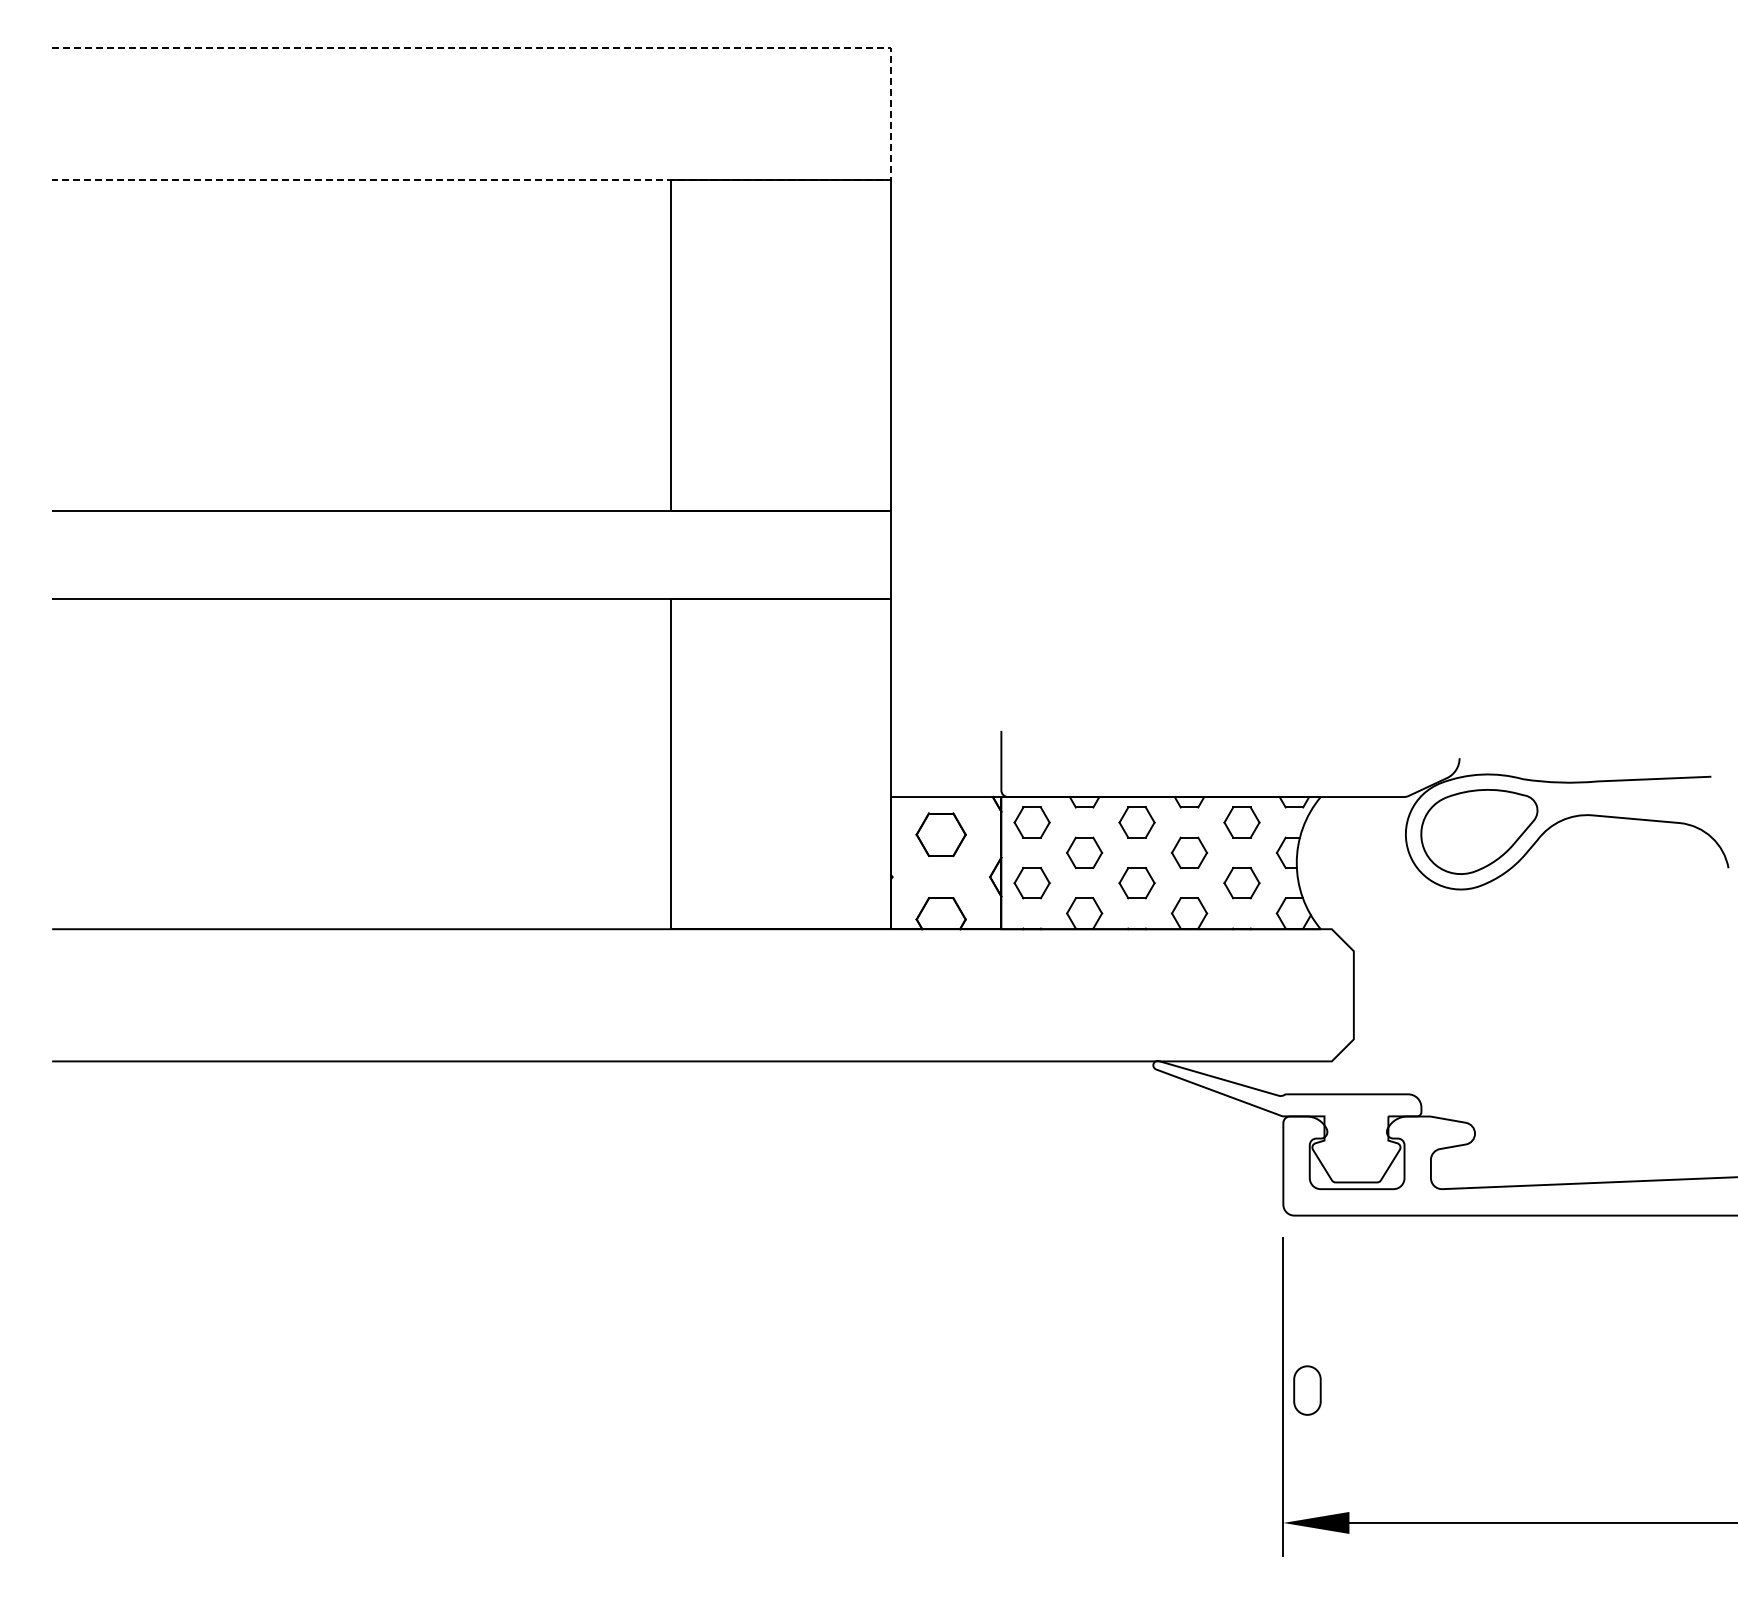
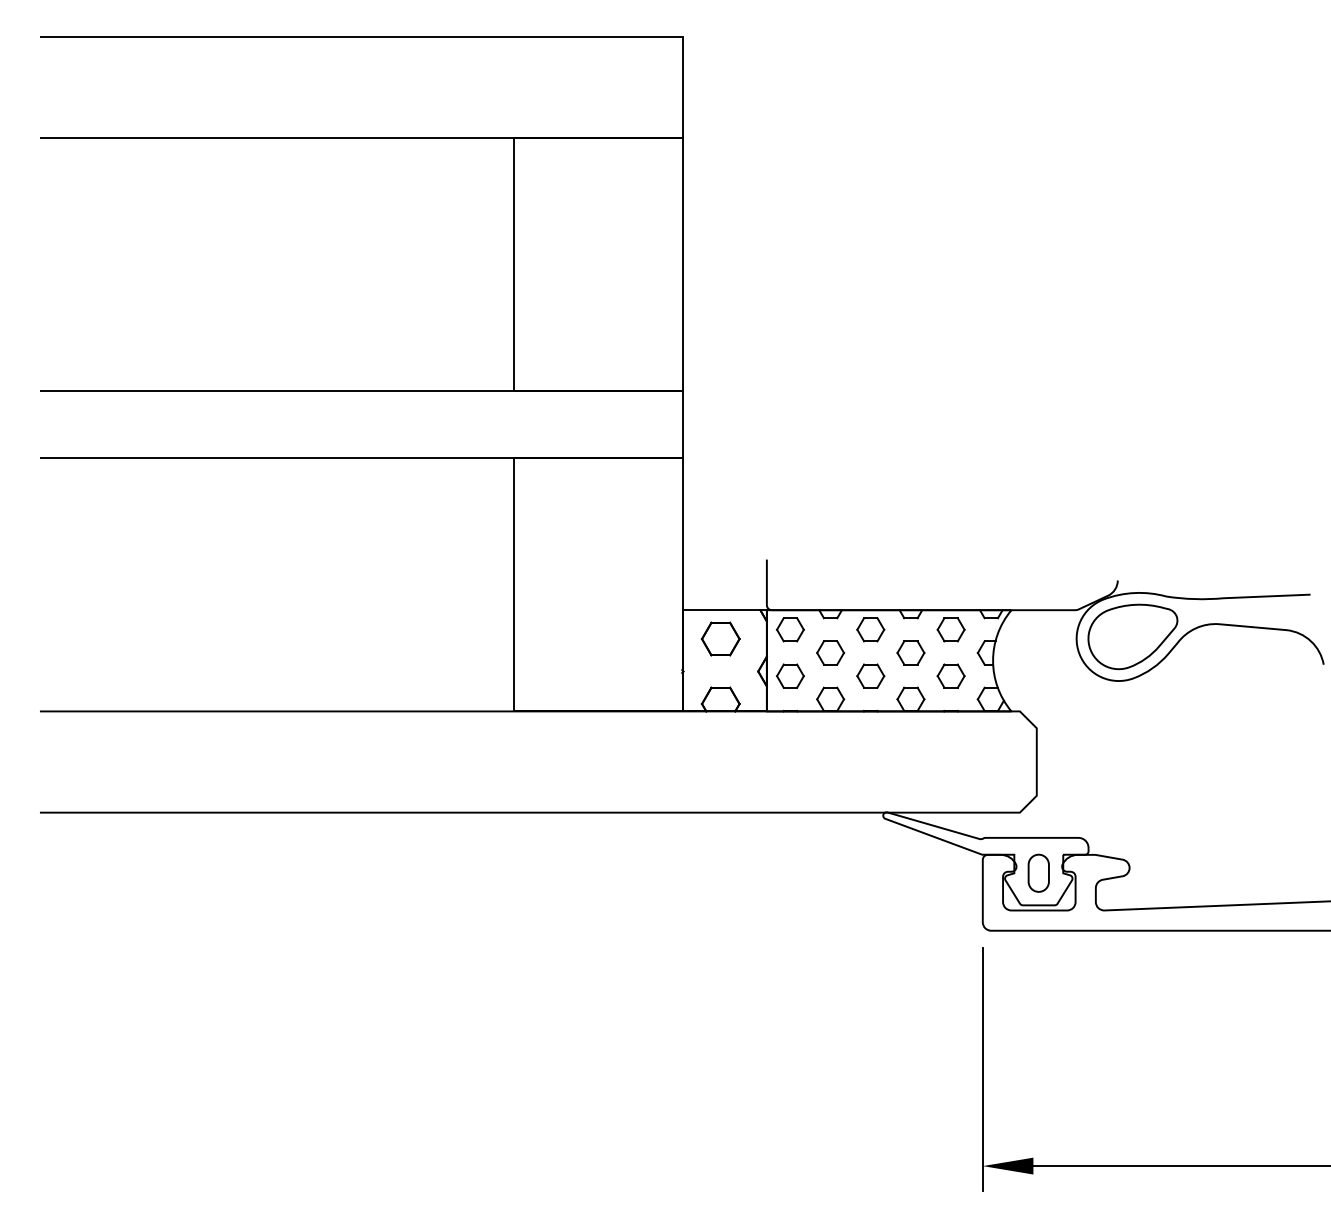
line: (891, 114) -> (682, 87), dashed -> solid
part: (1307, 1390) -> (1038, 873), moved

